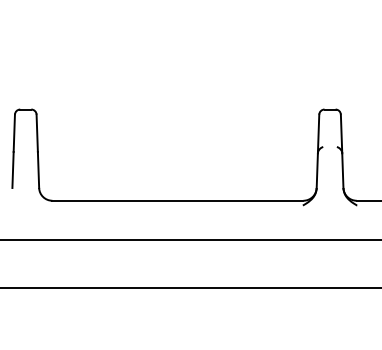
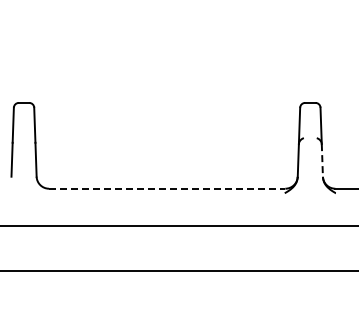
line: (342, 171) -> (322, 161), solid -> dashed
line: (178, 200) -> (167, 188), solid -> dashed

